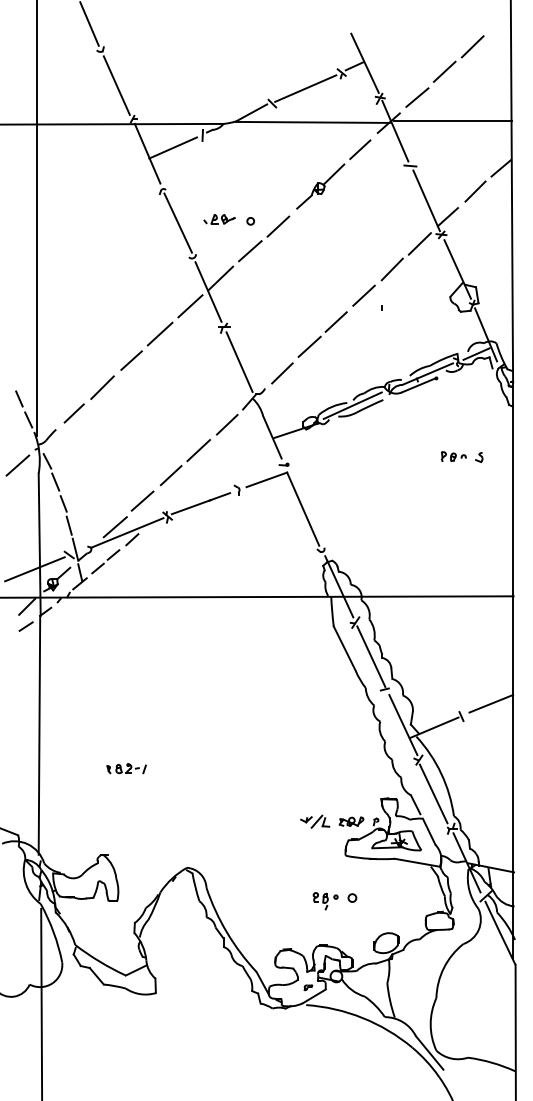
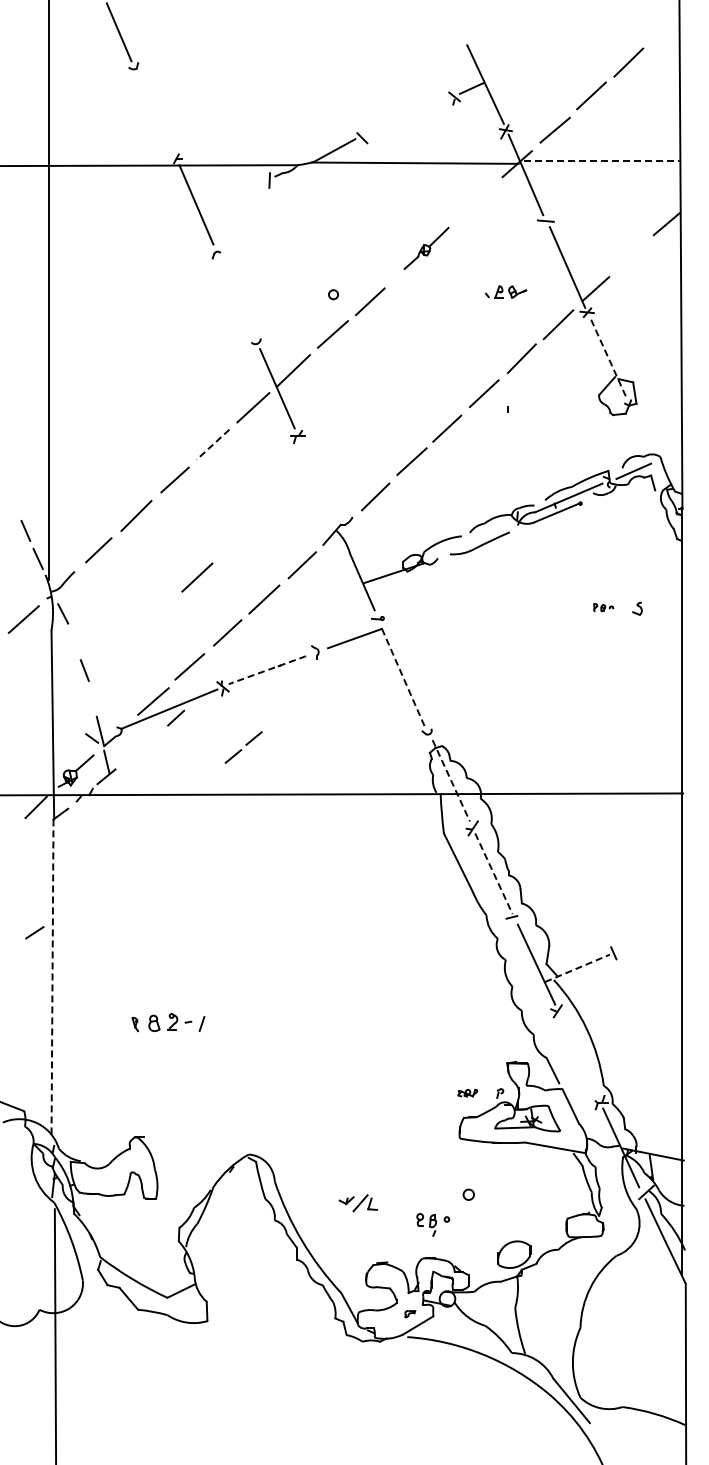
line: (116, 85) -> (155, 114), removed
line: (305, 88) -> (406, 117), removed
line: (452, 121) -> (602, 161), solid -> dashed
line: (173, 148) -> (230, 197), removed
line: (359, 149) -> (478, 199), removed
part: (320, 186) -> (426, 248), size x0.7
line: (475, 191) -> (632, 254), removed
part: (219, 218) -> (506, 291), moved
line: (177, 222) -> (236, 296), removed
line: (457, 269) -> (608, 358), solid -> dashed
line: (159, 334) -> (212, 445), solid -> dashed
line: (486, 334) -> (646, 445), removed
line: (239, 361) -> (318, 481), removed
line: (352, 405) -> (468, 539), removed
line: (148, 433) -> (197, 577), added
part: (453, 456) -> (603, 607), size x0.6
line: (55, 482) -> (73, 641), removed
line: (200, 503) -> (266, 670), solid -> dashed
line: (303, 509) -> (403, 677), solid -> dashed
line: (68, 525) -> (91, 699), removed
part: (105, 561) -> (243, 747), moved
line: (34, 569) -> (46, 757), removed
line: (339, 586) -> (451, 780), solid -> dashed
line: (25, 626) -> (34, 932), moved
line: (371, 657) -> (494, 874), solid -> dashed
line: (491, 703) -> (653, 936), removed
line: (434, 727) -> (577, 968), solid -> dashed
line: (39, 735) -> (52, 978), solid -> dashed
part: (126, 768) -> (168, 1022), size x1.4
line: (433, 794) -> (576, 1056), removed
part: (314, 821) -> (357, 1203), moved
part: (351, 821) -> (467, 1092), size x0.6
part: (325, 900) -> (433, 1224), moved

